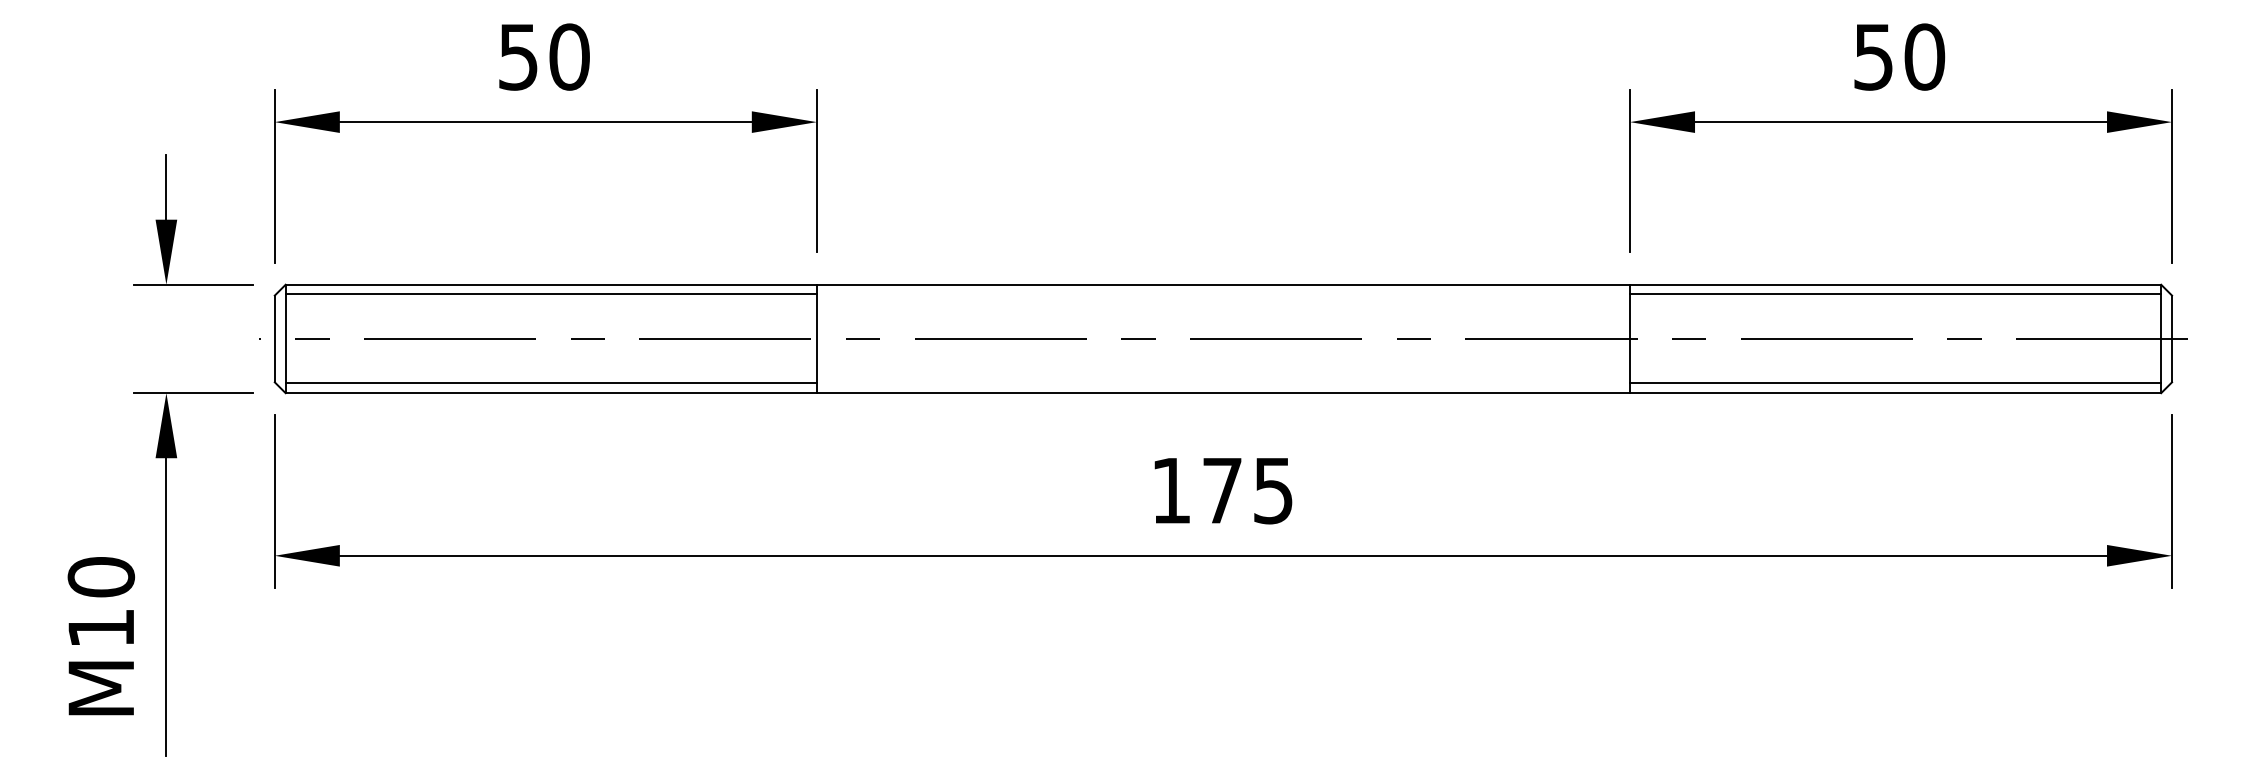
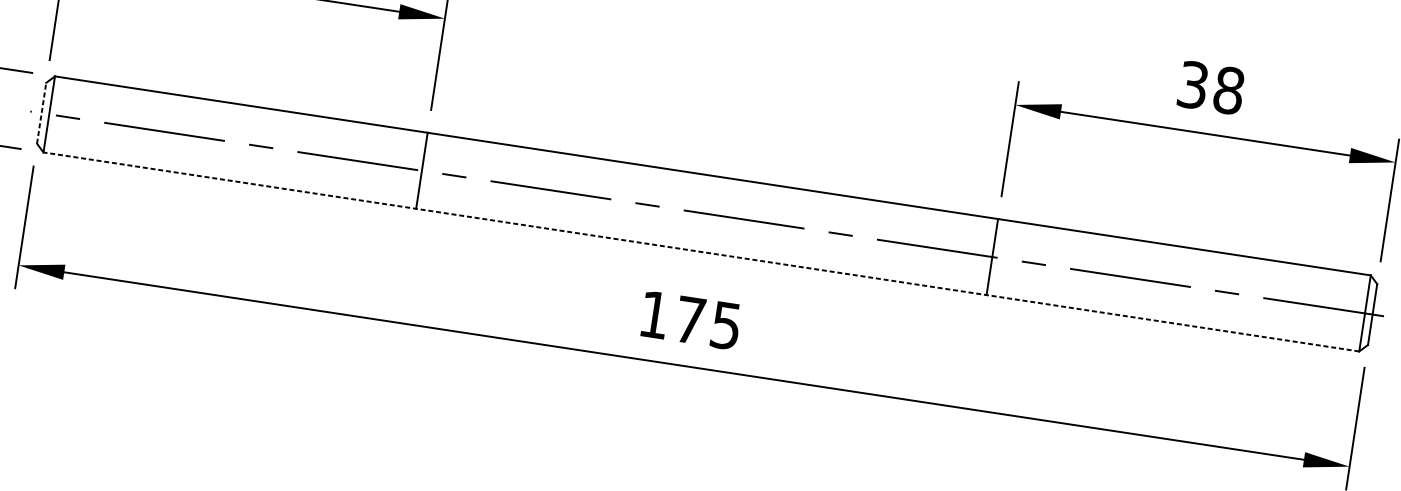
text: (1900, 56) -> (1212, 87), 50 -> 38
line: (550, 294) -> (239, 111), removed
line: (1895, 294) -> (1183, 254), removed
line: (274, 338) -> (41, 112), solid -> dashed
line: (550, 383) -> (230, 173), removed
line: (1895, 383) -> (1173, 316), removed
line: (1223, 393) -> (701, 252), solid -> dashed

